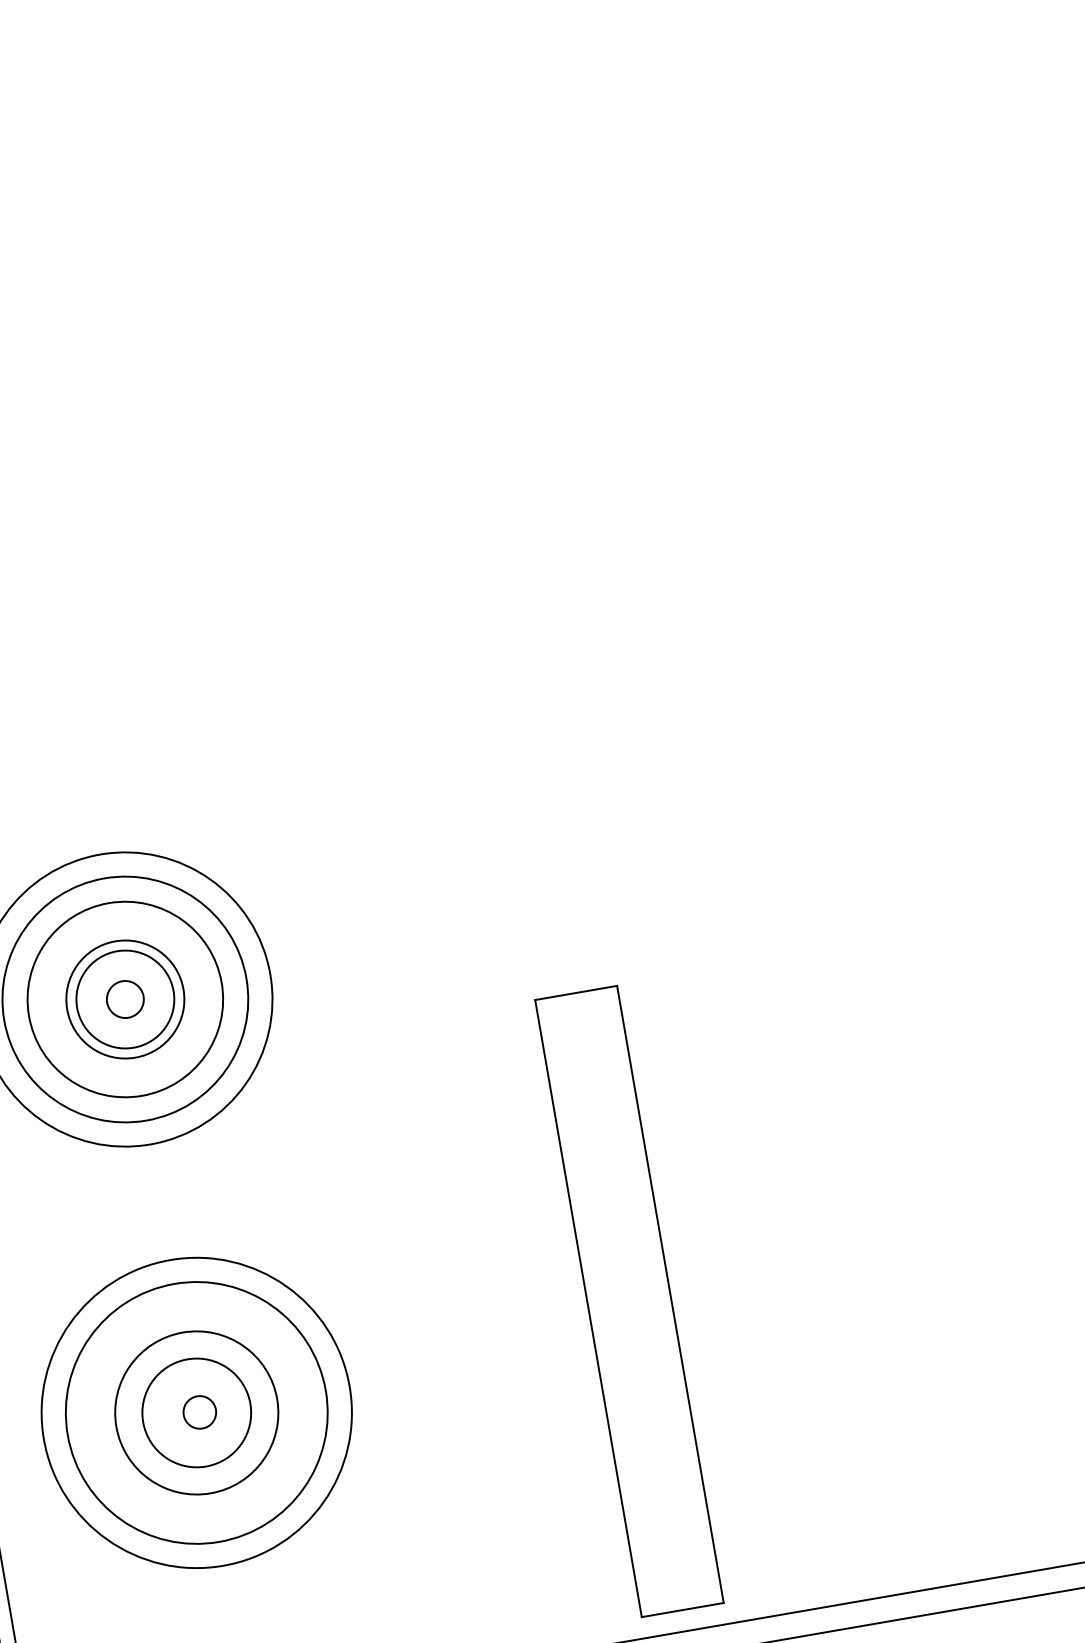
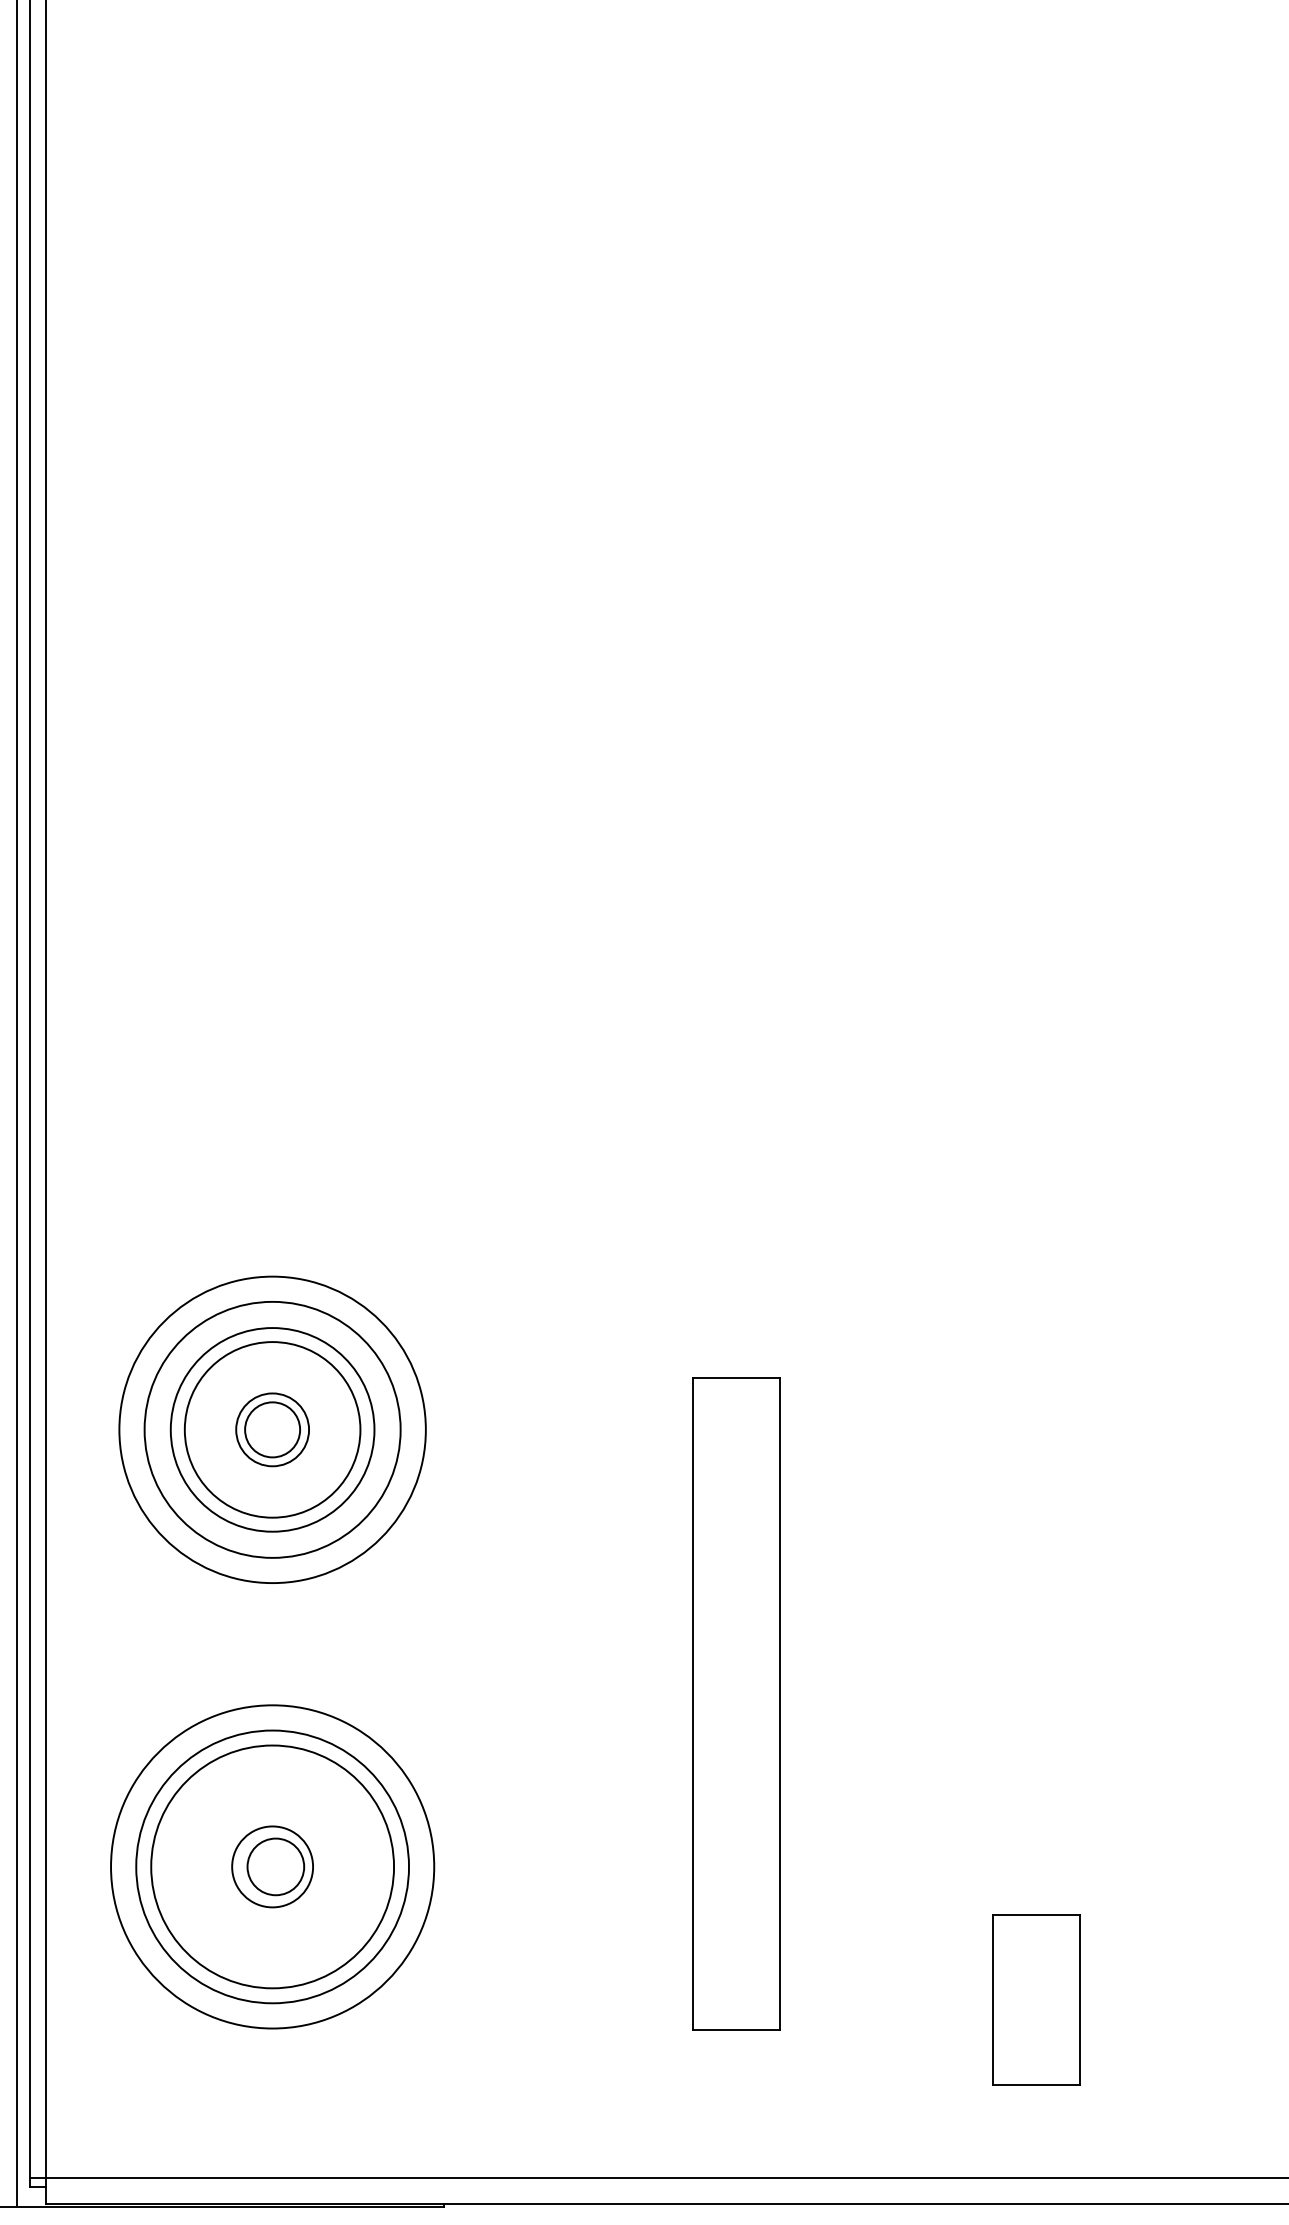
circle: (125, 999) -> (272, 1429), size x0.71
circle: (125, 999) -> (272, 1429), size x1.43
circle: (125, 999) -> (272, 1429), size x1.43
part: (629, 1300) -> (736, 1703), moved
circle: (196, 1412) -> (272, 1866), size x0.71
circle: (196, 1412) -> (272, 1866), size x1.43
circle: (199, 1412) -> (275, 1866), size x1.67
part: (941, 1413) -> (1036, 1999), added

